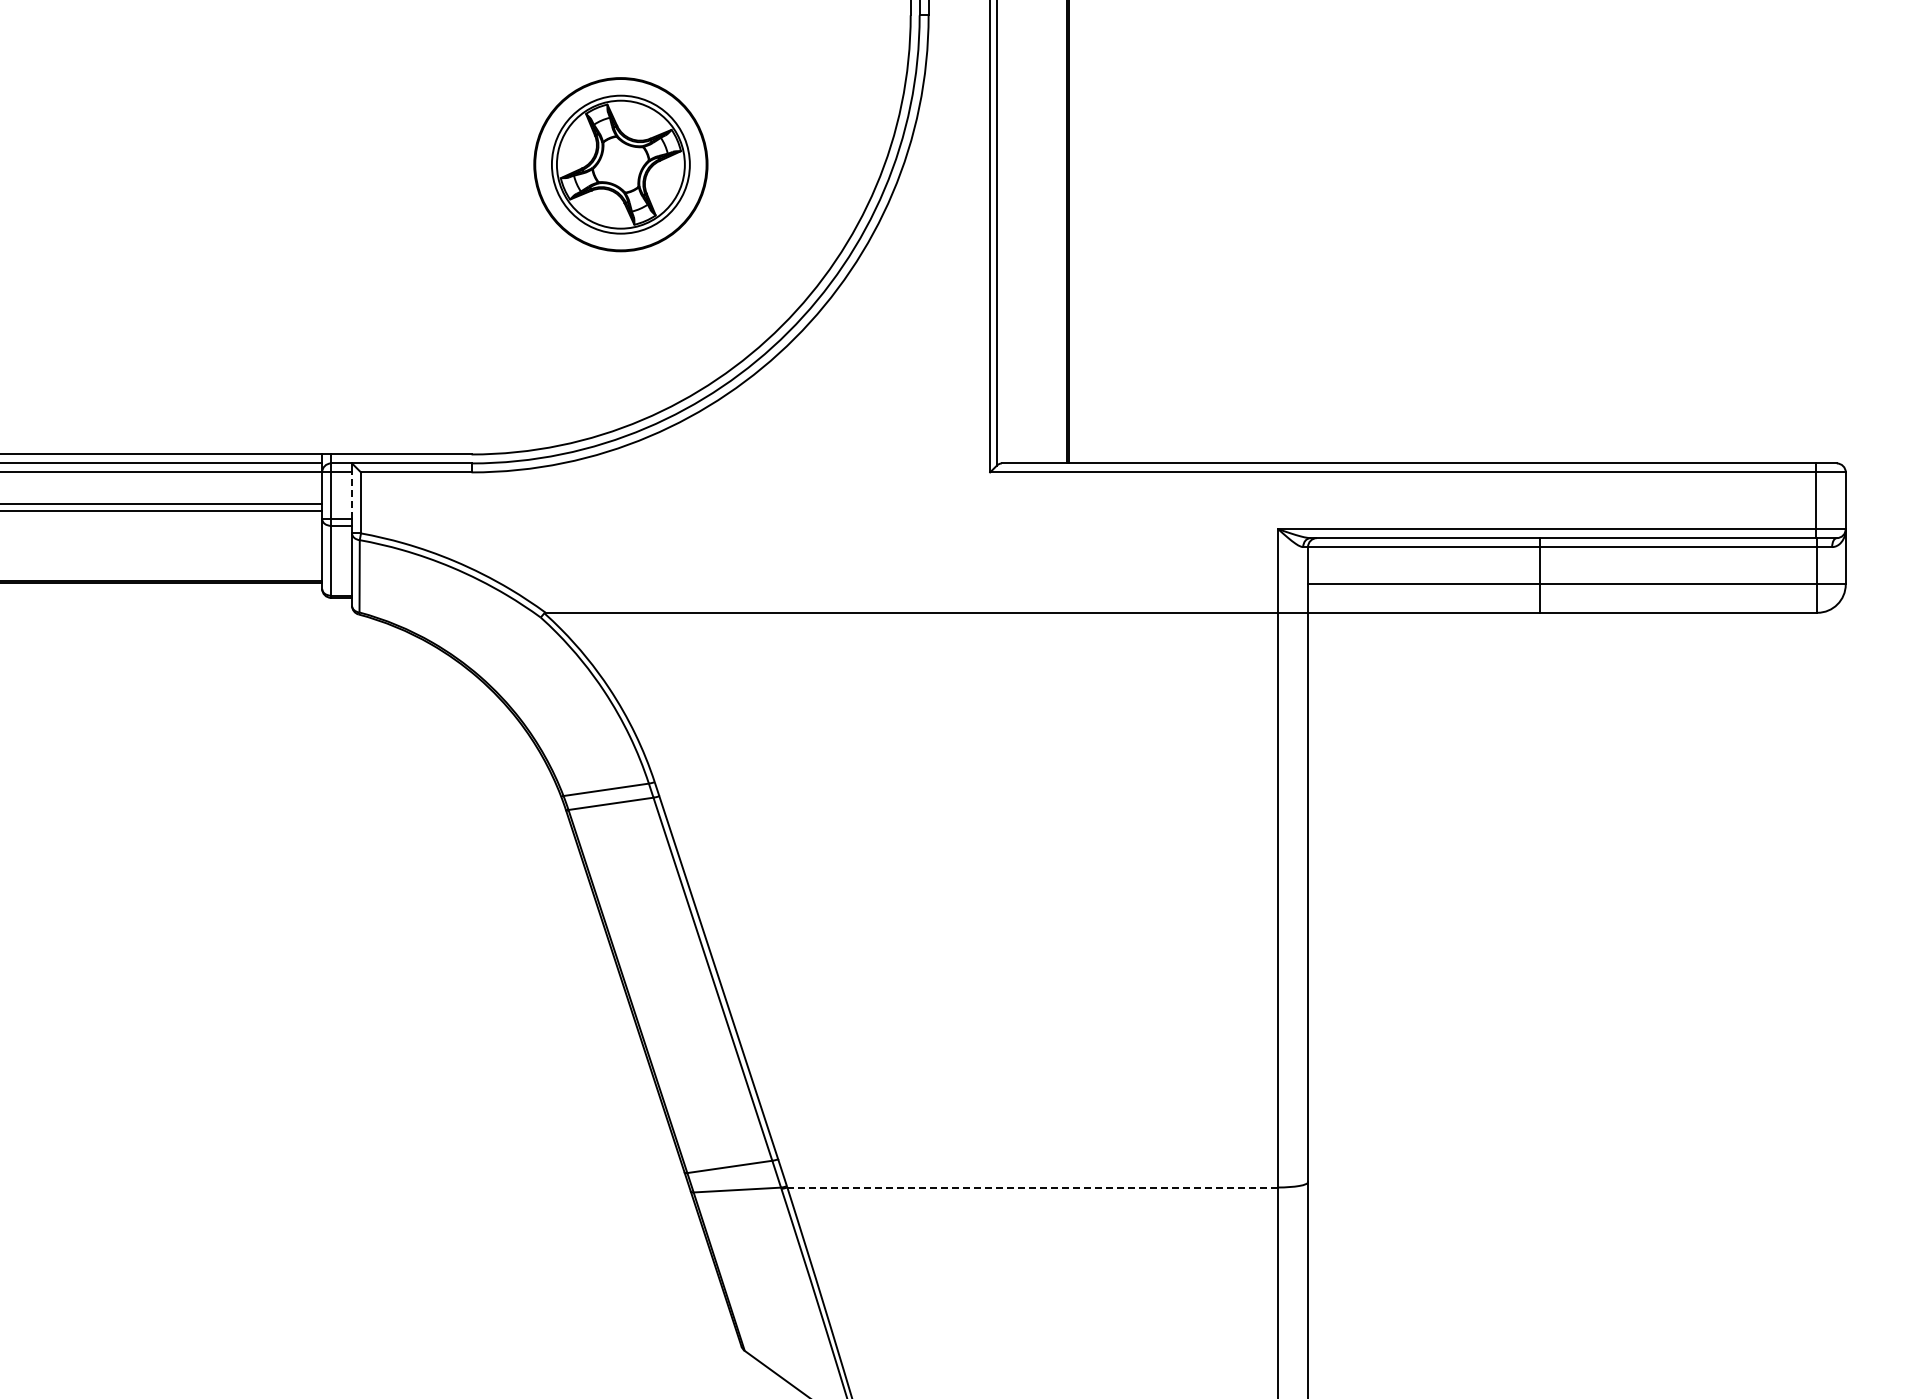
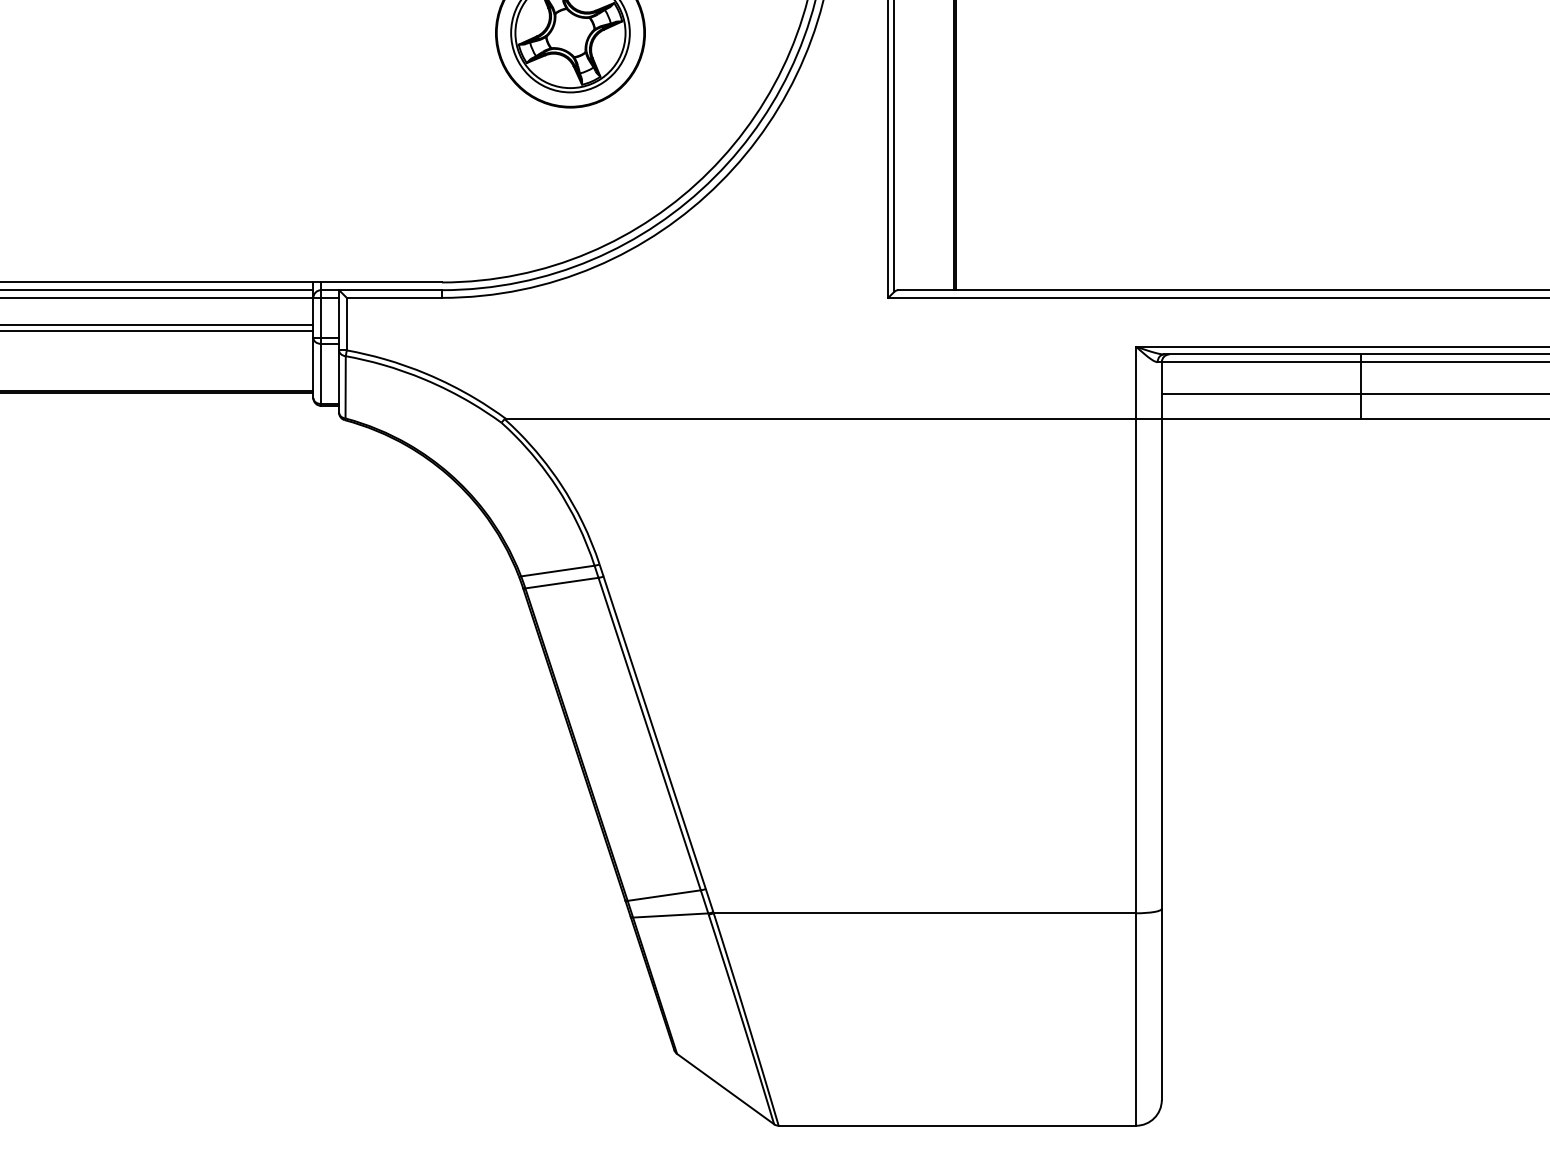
line: (352, 495) -> (339, 317), dashed -> solid
line: (1033, 1187) -> (925, 913), dashed -> solid

